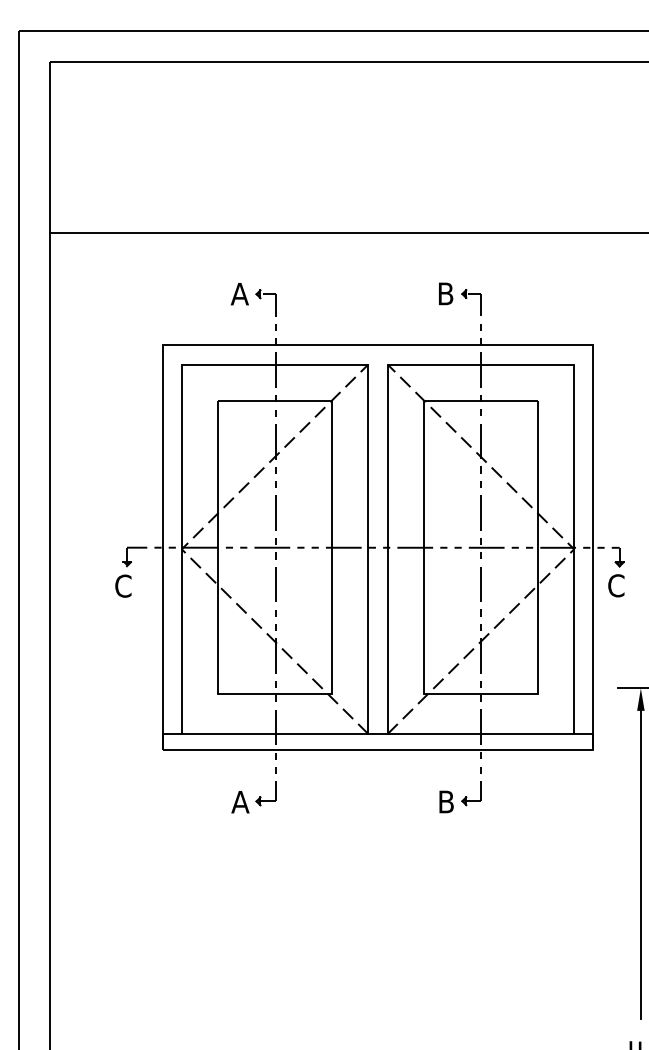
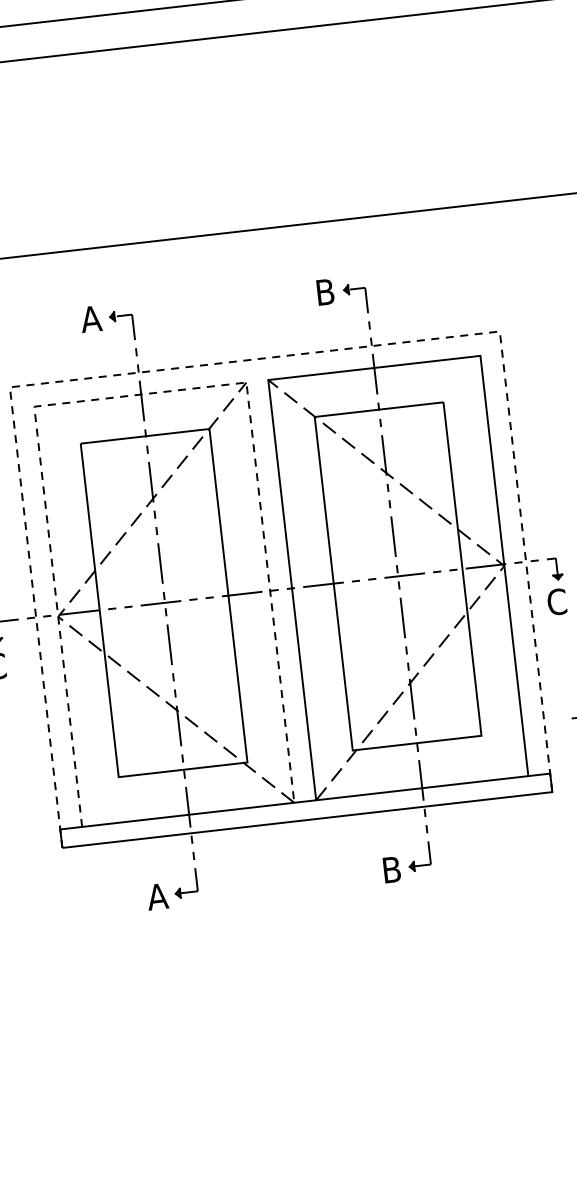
line: (378, 345) -> (255, 359), solid -> dashed
line: (275, 364) -> (140, 394), solid -> dashed

